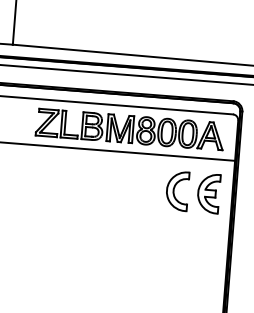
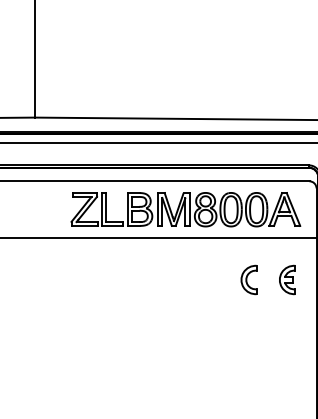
part: (176, 190) -> (248, 279), size x0.6
part: (208, 193) -> (287, 279), size x0.6

